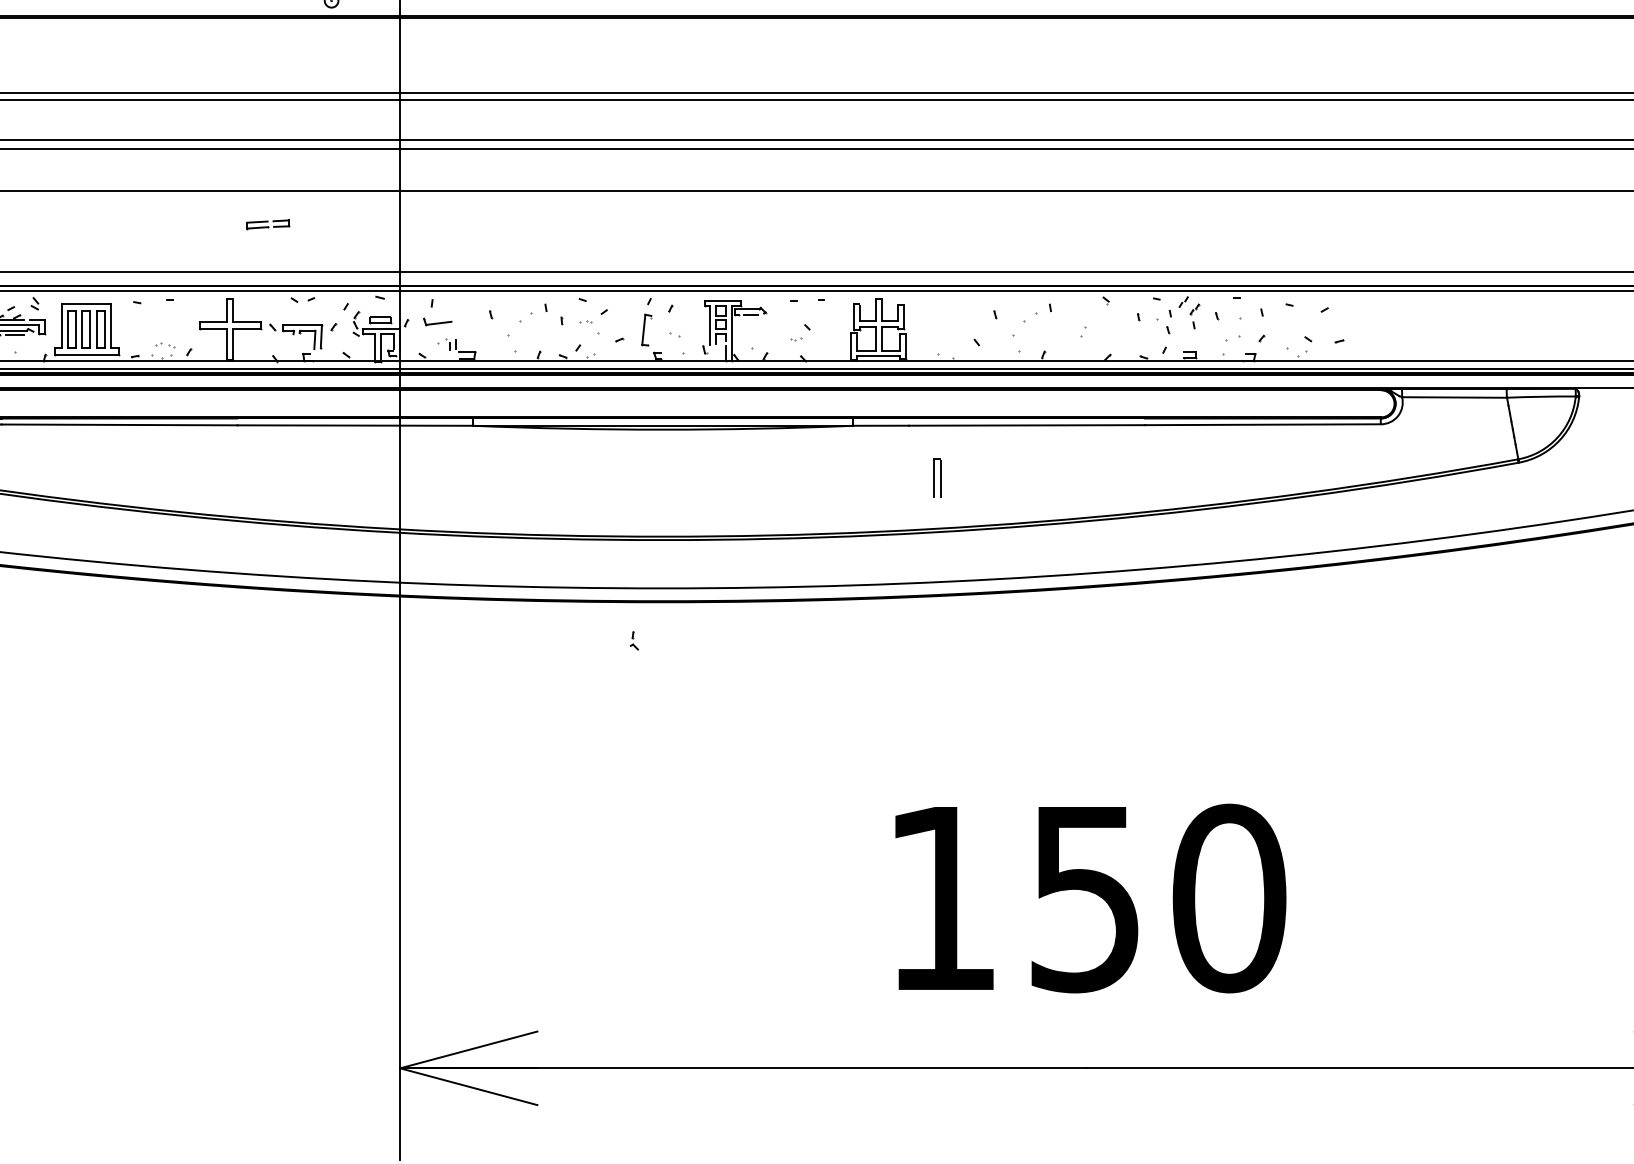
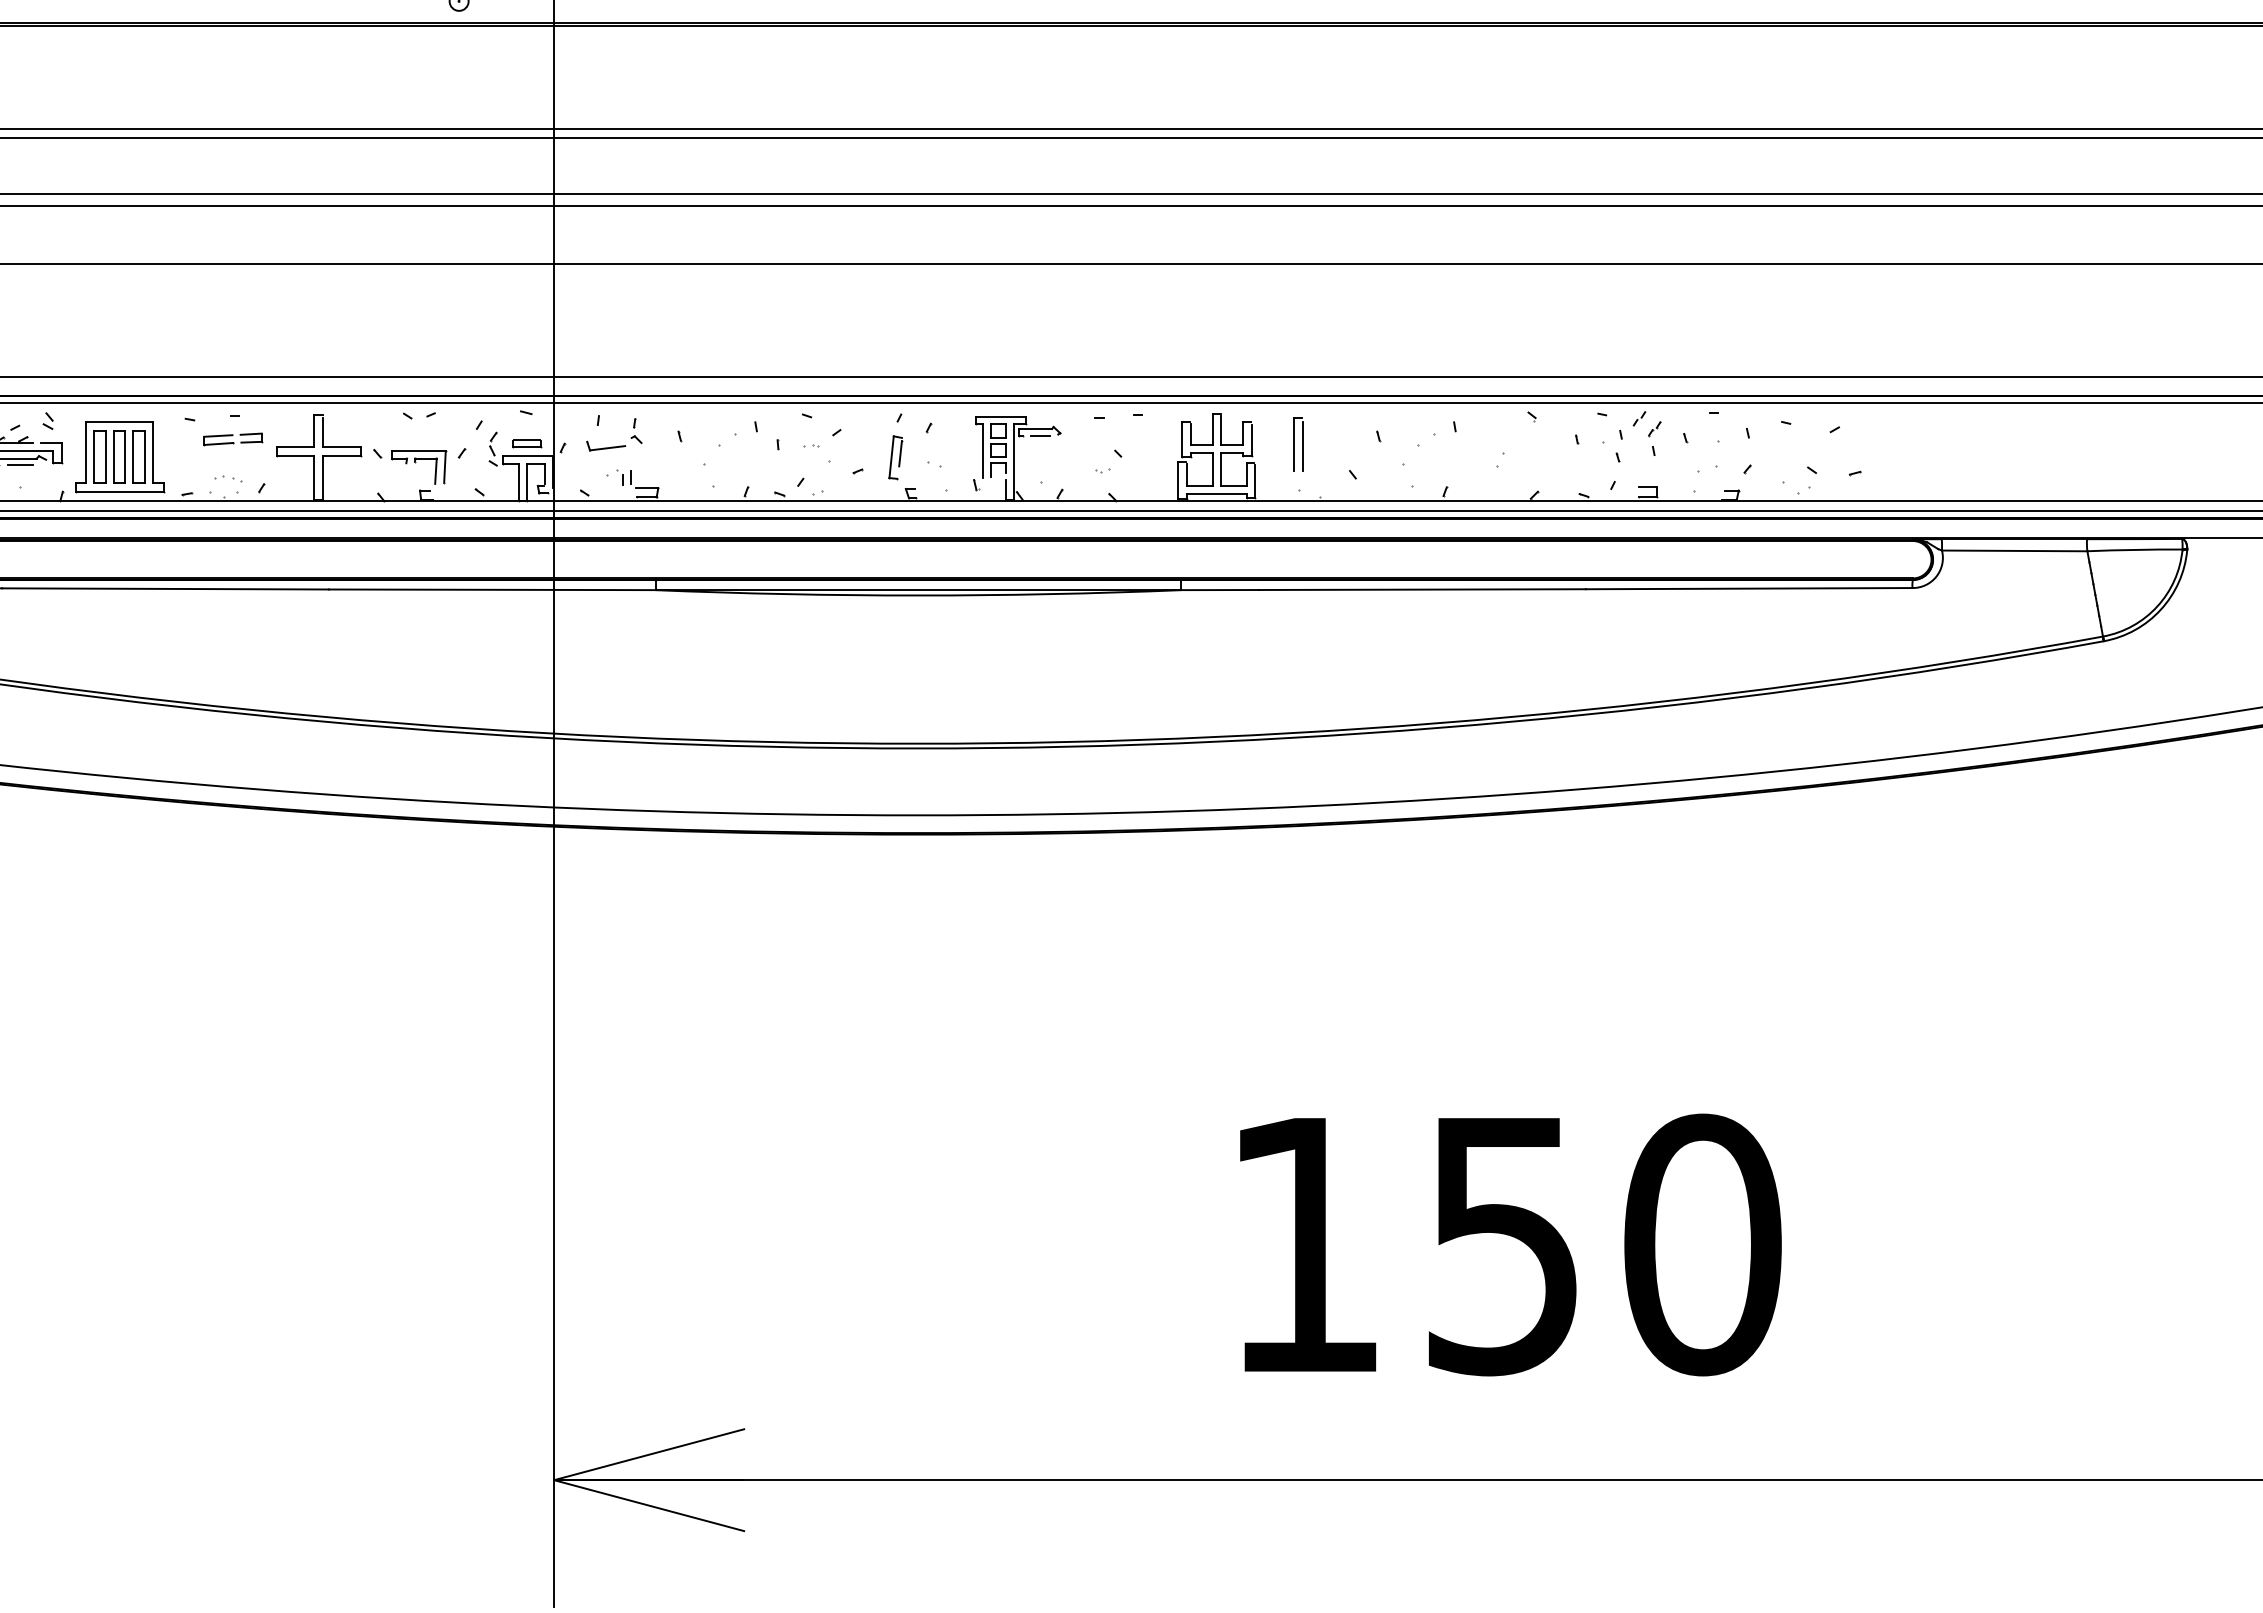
part: (268, 224) -> (233, 439), moved
line: (650, 327) -> (900, 453), added
part: (937, 478) -> (1298, 444), moved
part: (634, 641) -> (636, 431), moved

